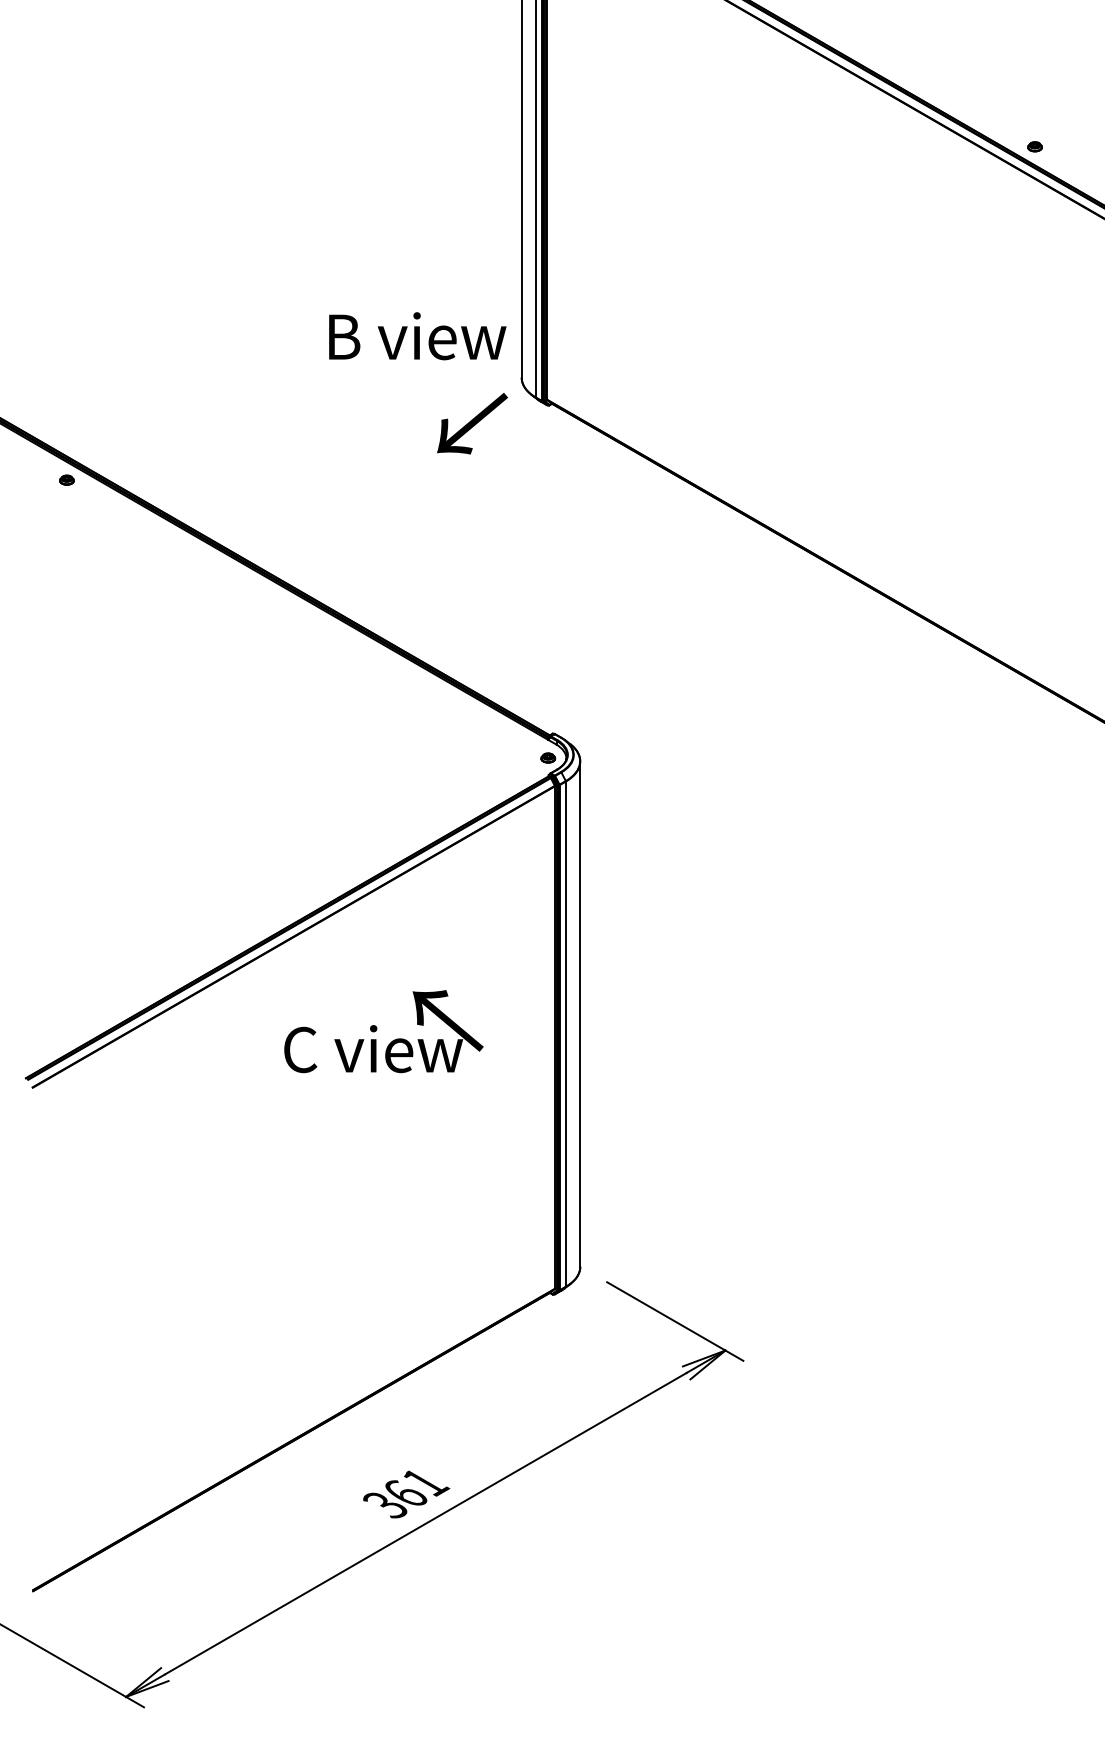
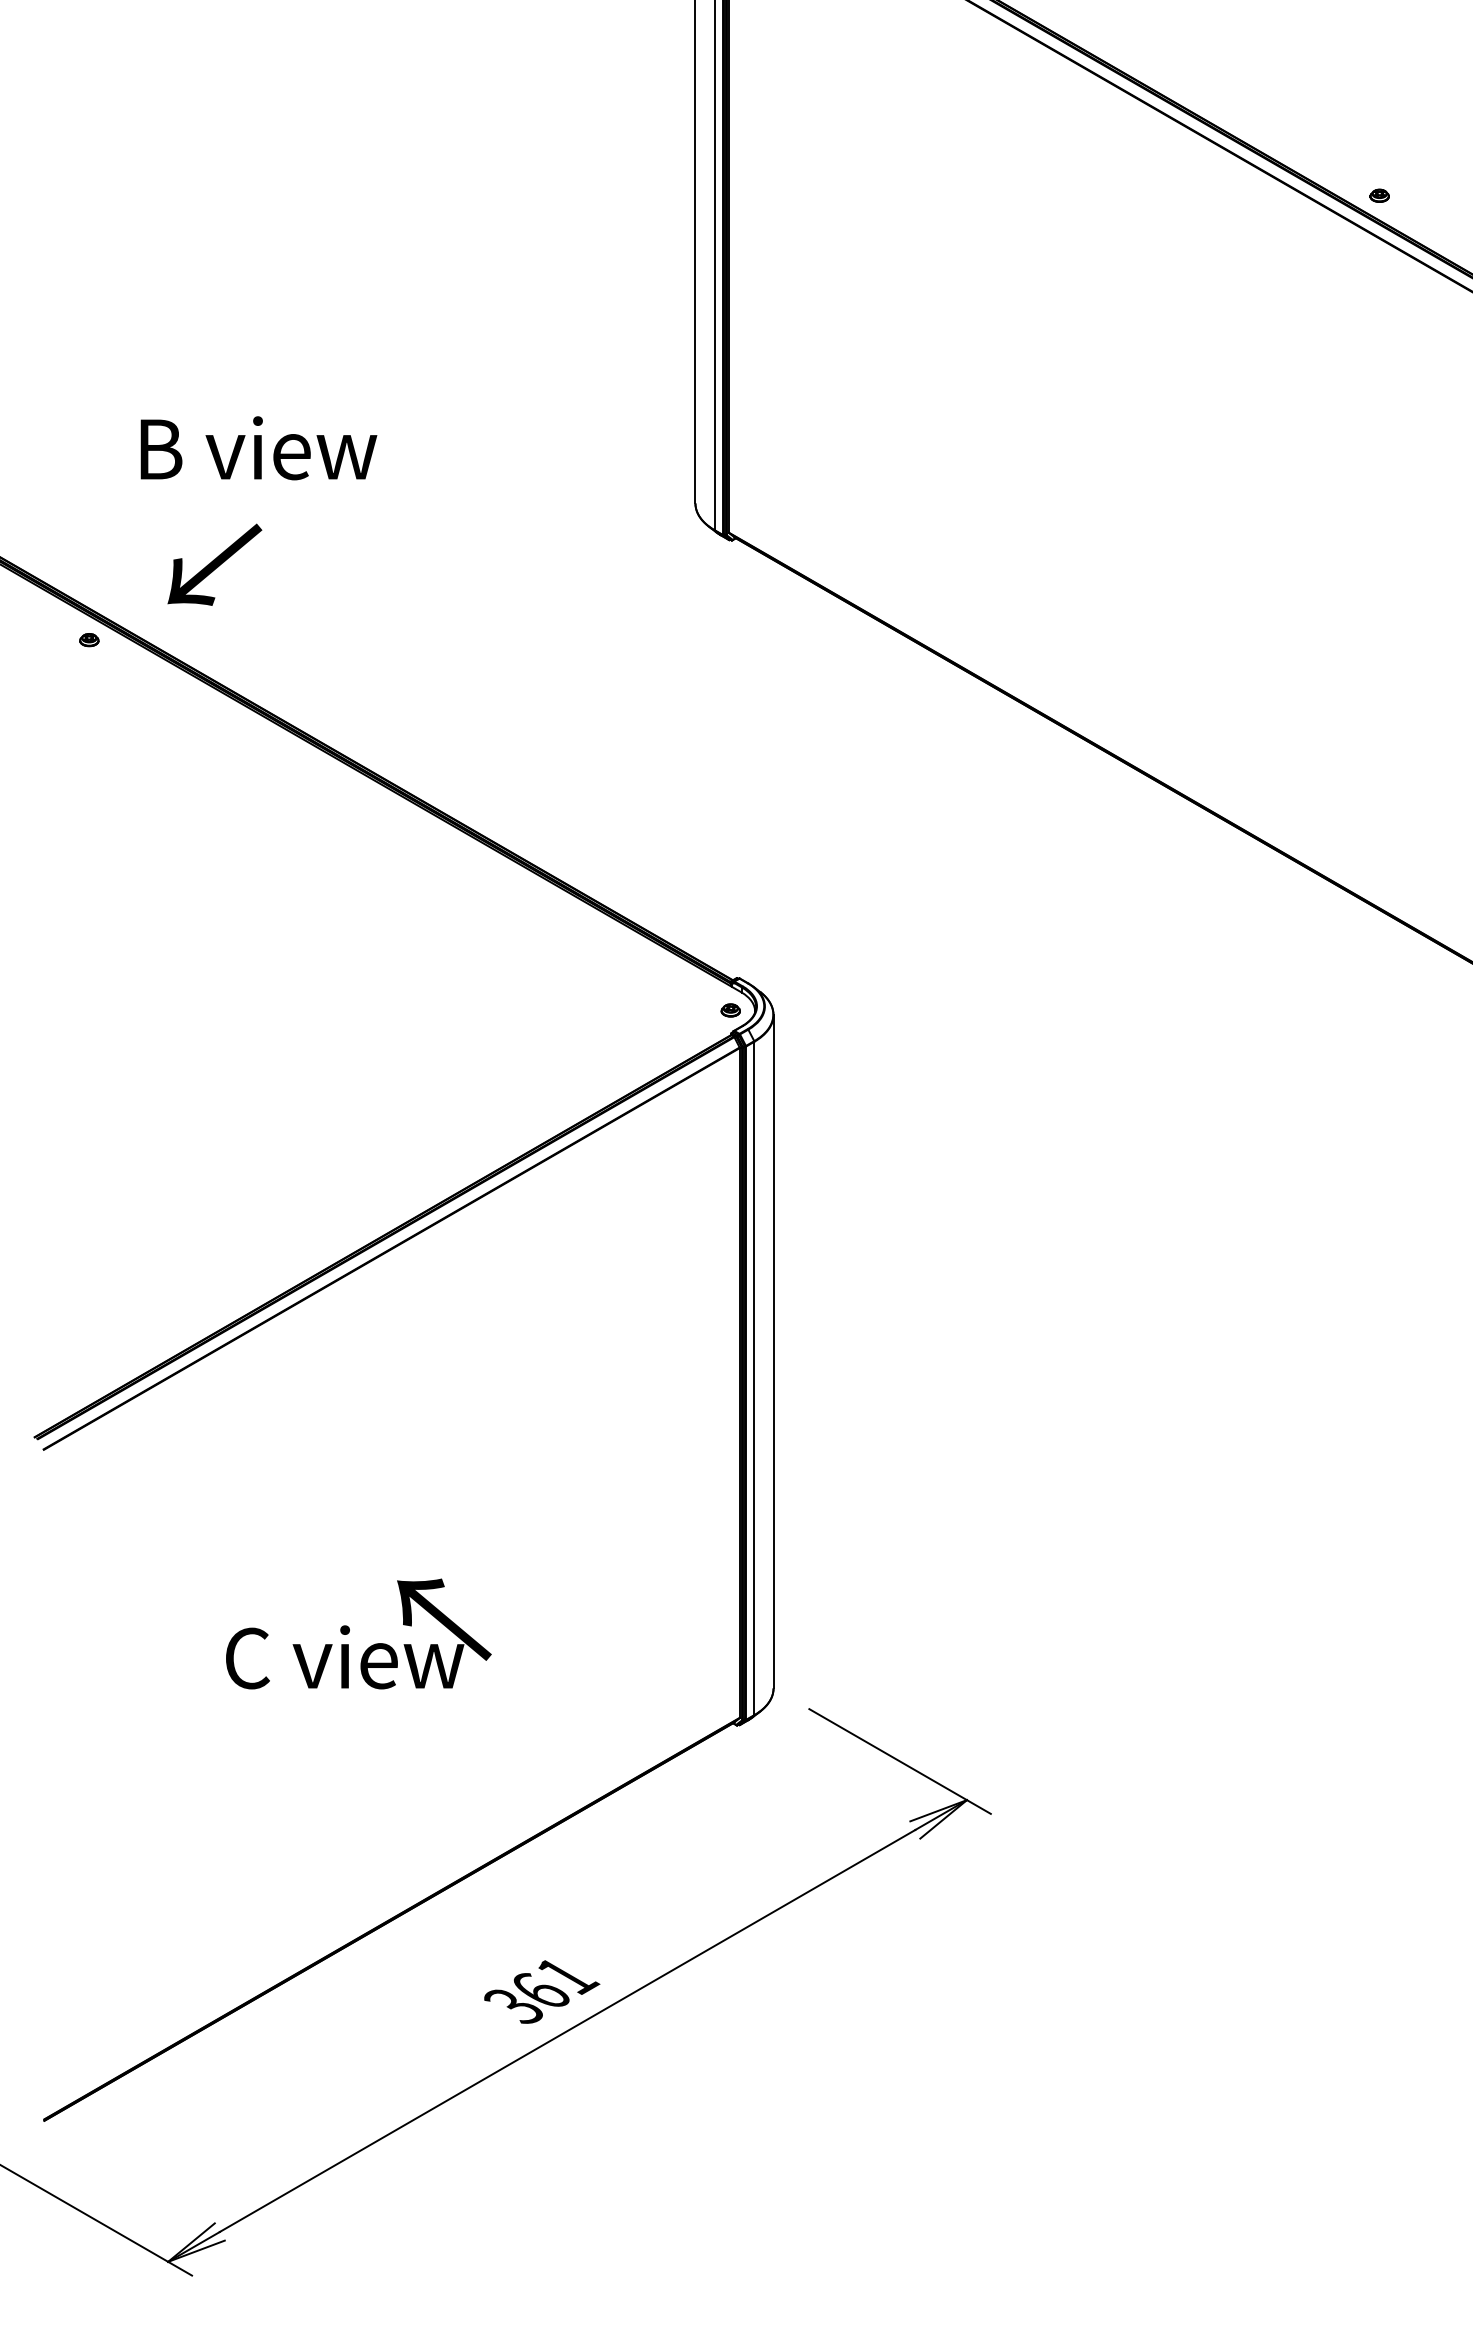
text: (417, 336) -> (258, 448), moved
text: (472, 423) -> (214, 564), moved
text: (383, 1031) -> (358, 1633), moved

